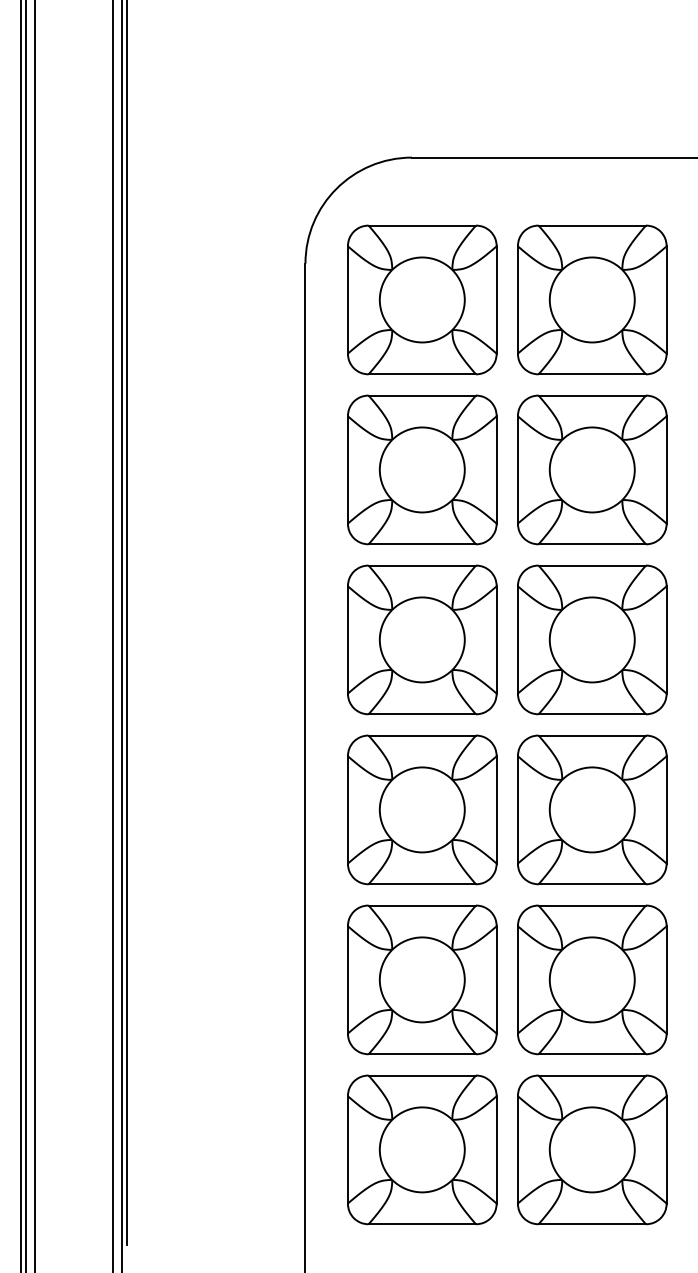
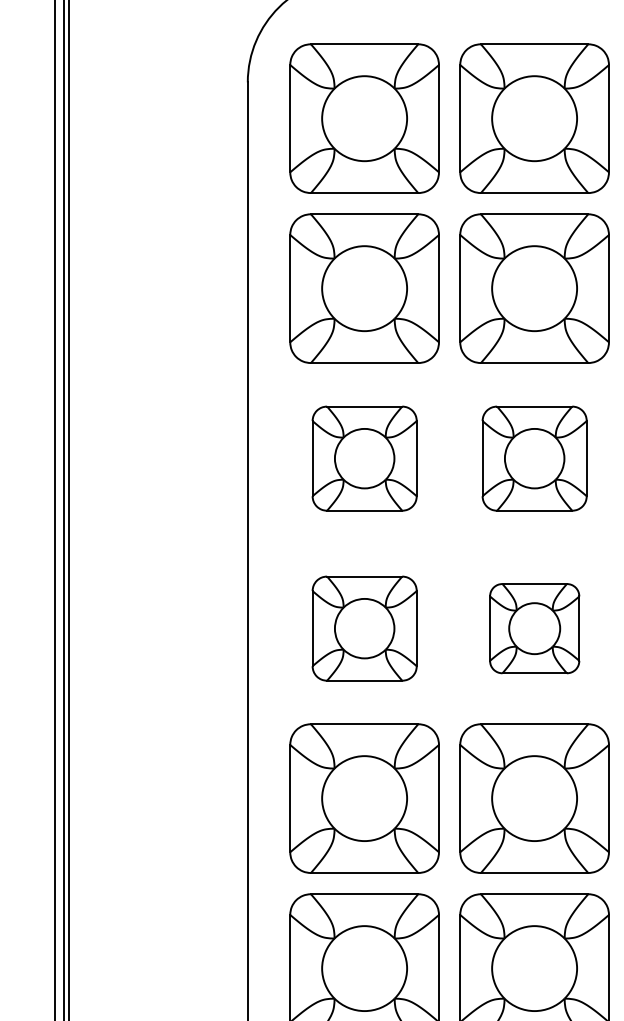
part: (422, 639) -> (364, 458), size x0.7
part: (592, 639) -> (534, 458), size x0.7
part: (422, 809) -> (364, 628), size x0.7
part: (592, 809) -> (534, 628), size x0.6

